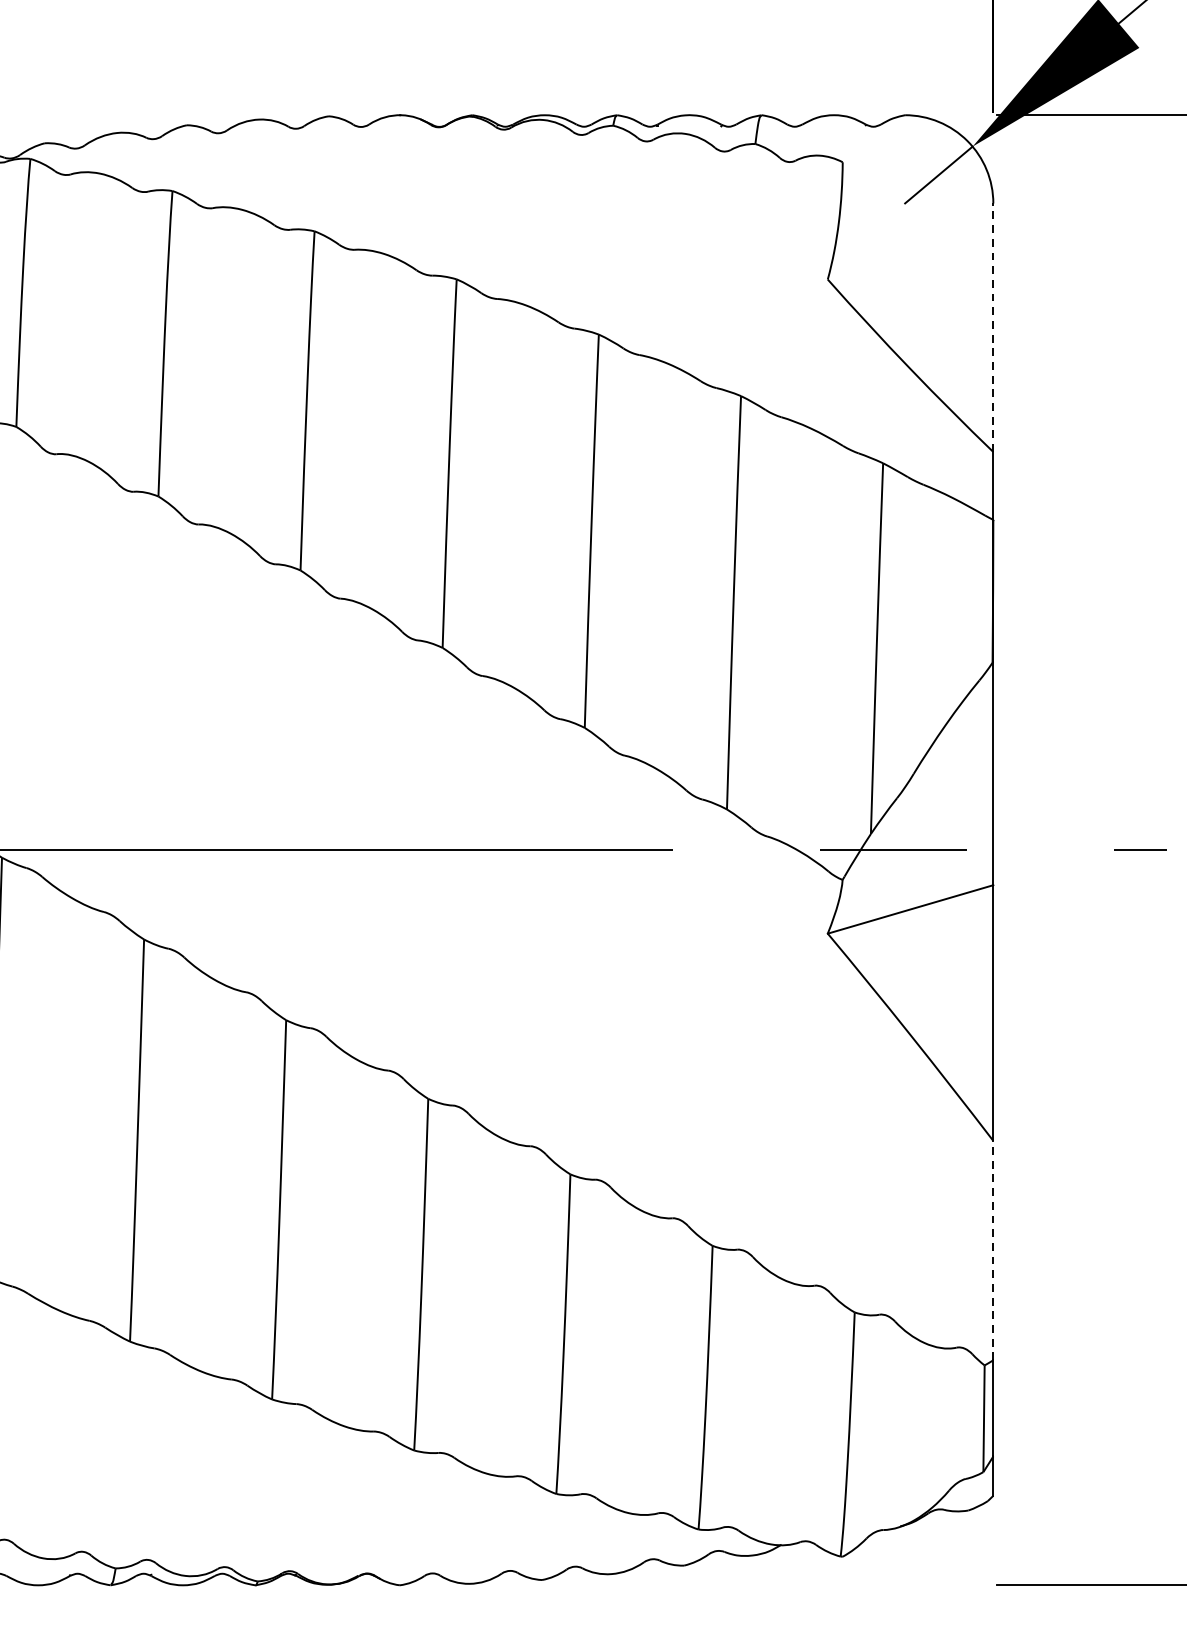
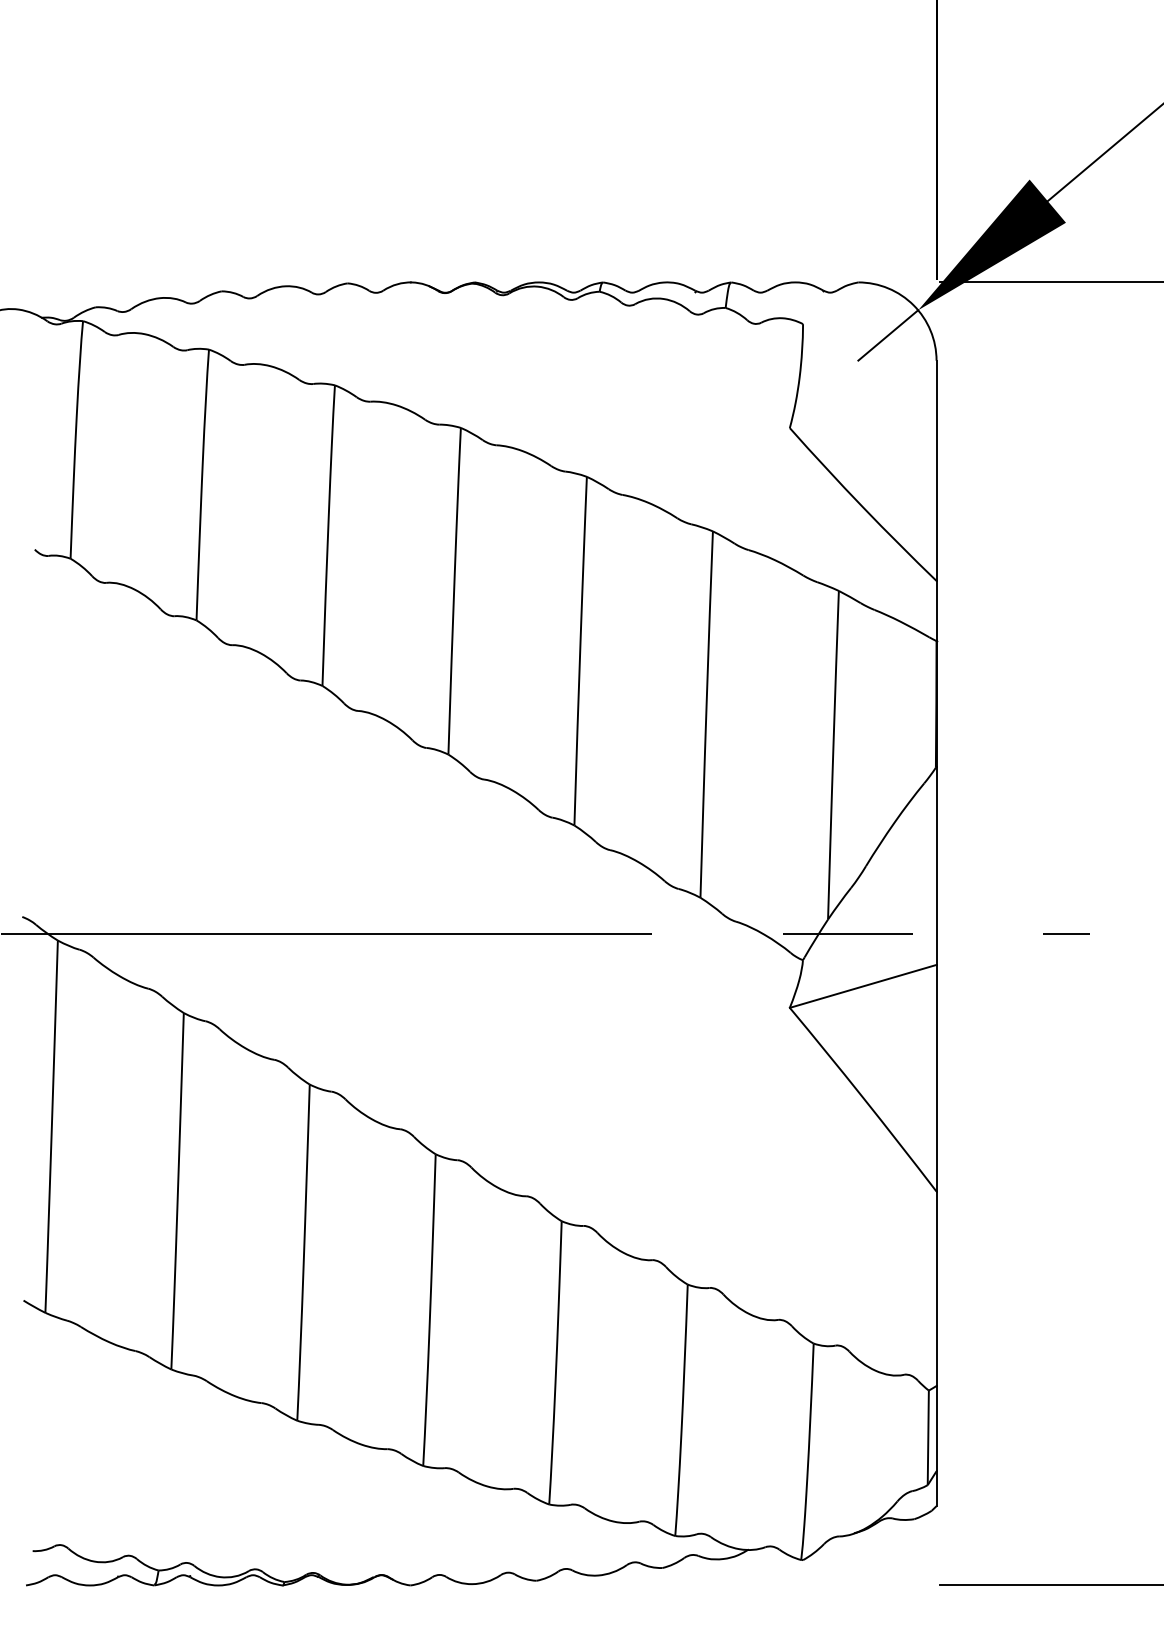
line: (993, 327) -> (936, 470), dashed -> solid
line: (993, 1250) -> (936, 1288), dashed -> solid

